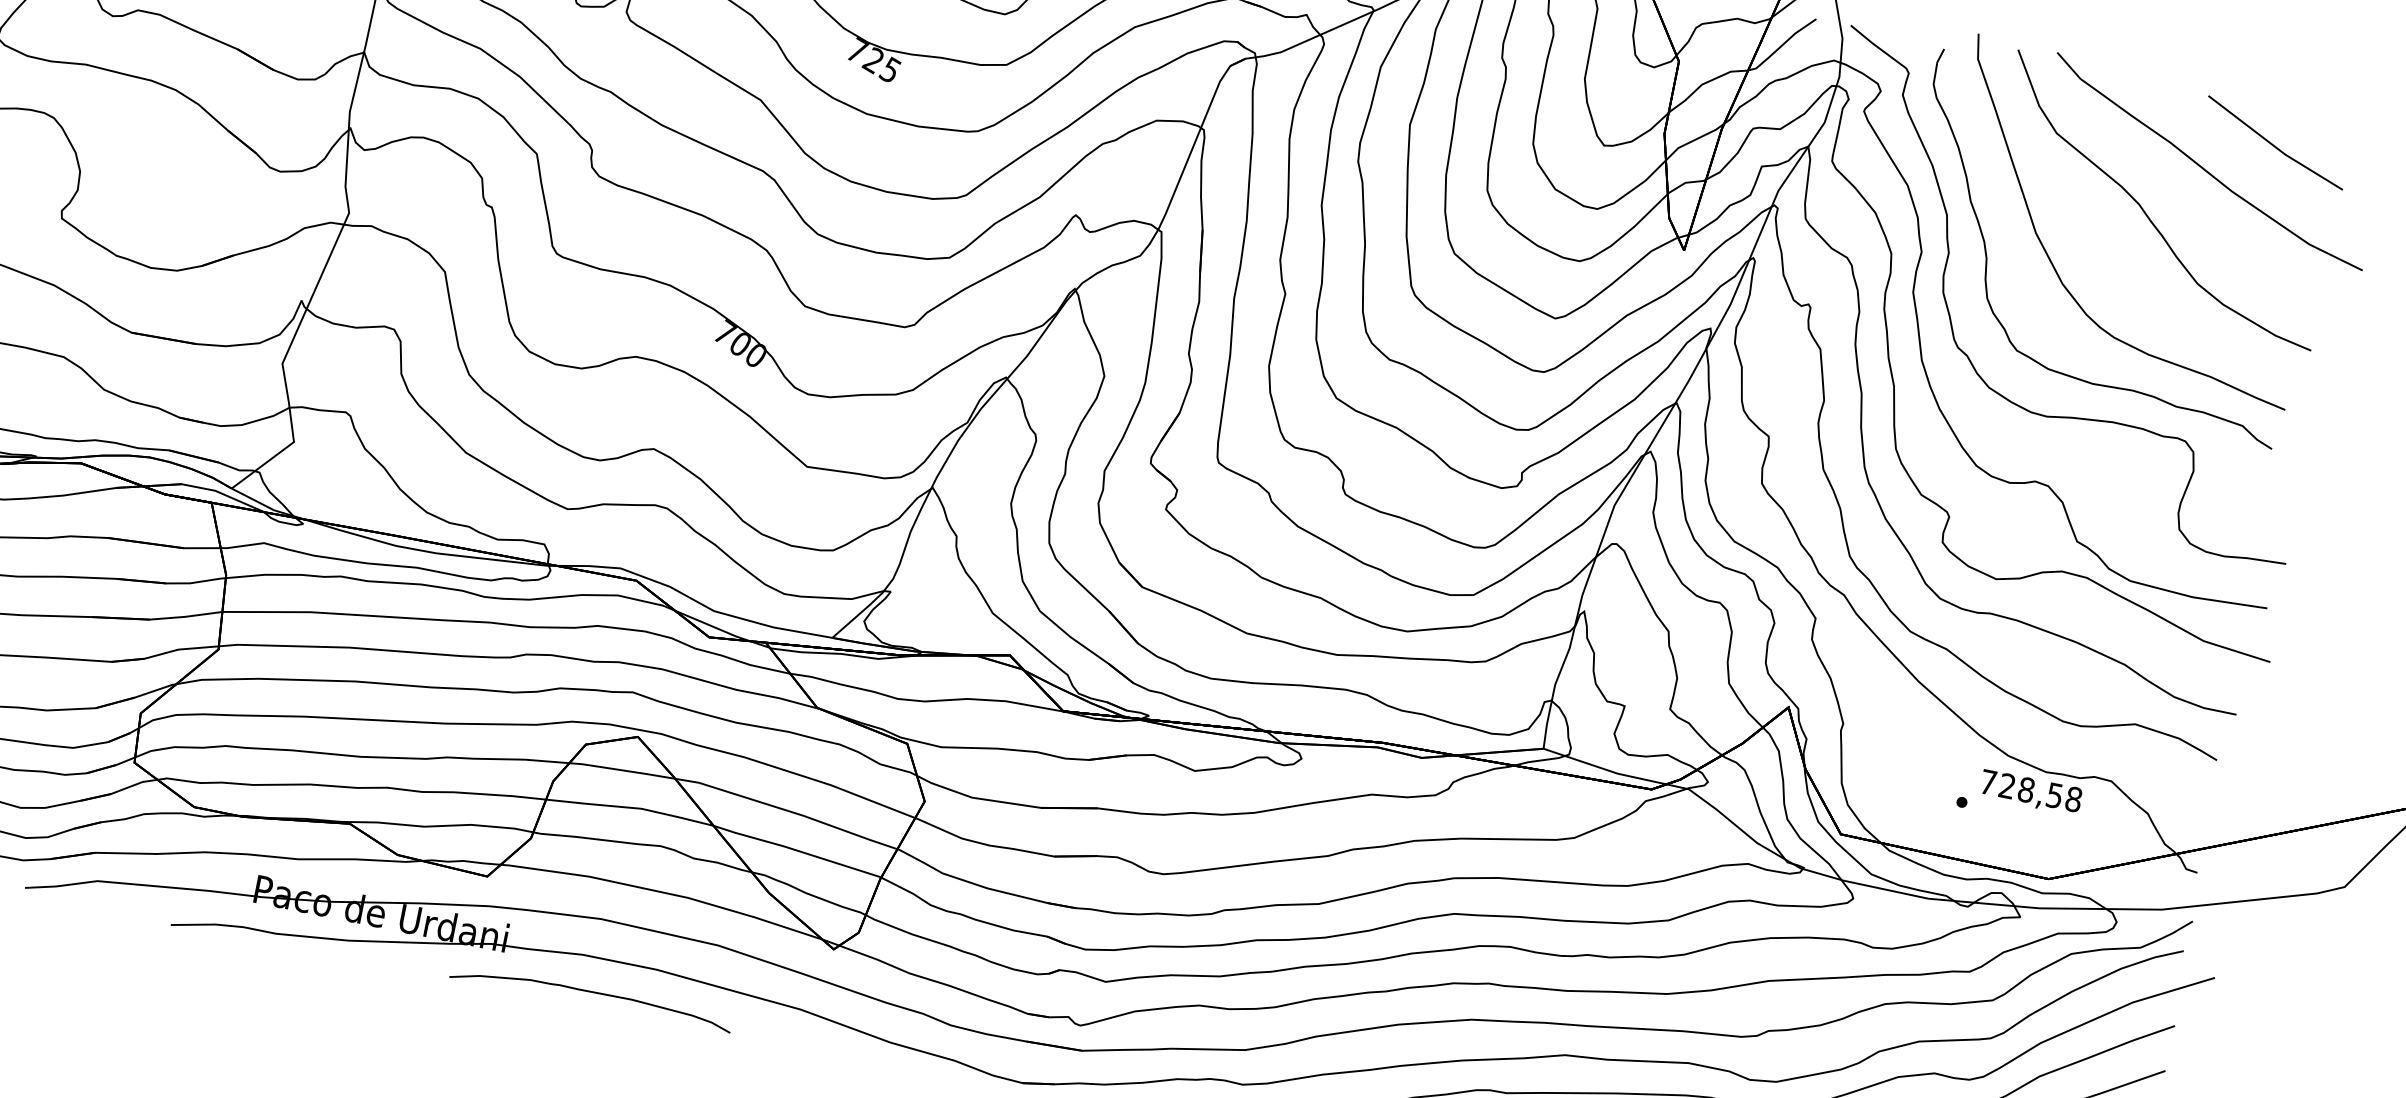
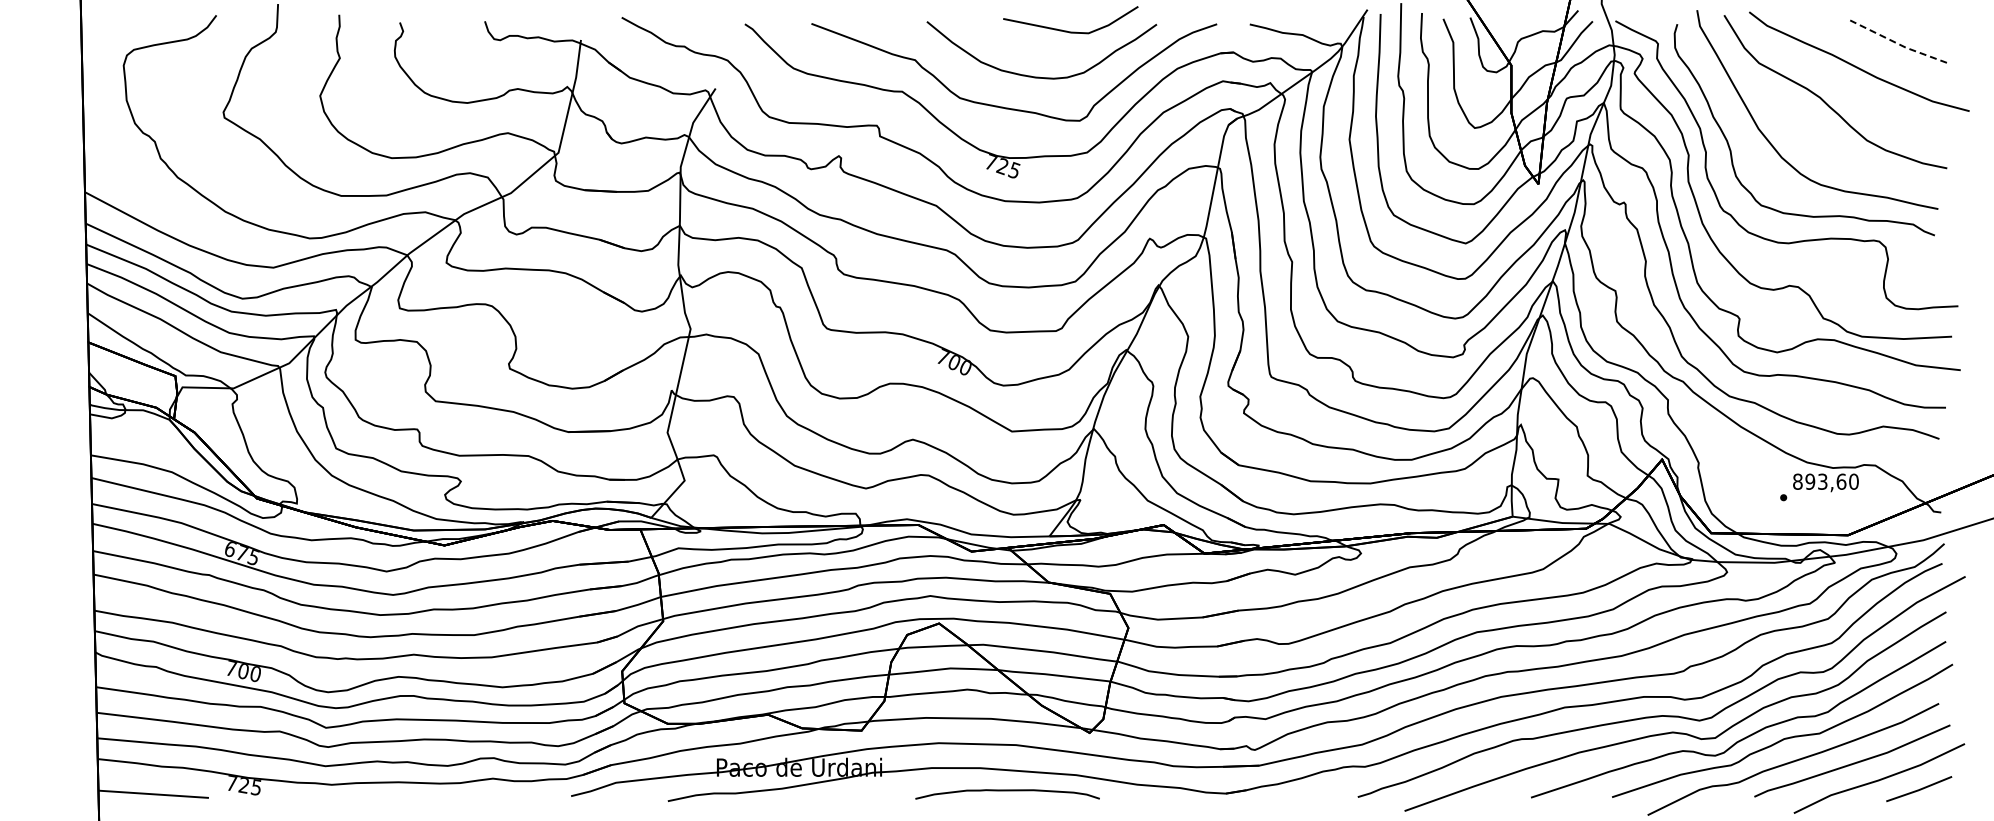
line: (2274, 145) -> (1898, 43), solid -> dashed
text: (2030, 790) -> (1825, 481), 728,58 -> 893,60
curve: (591, 993) -> (1007, 791), moved

